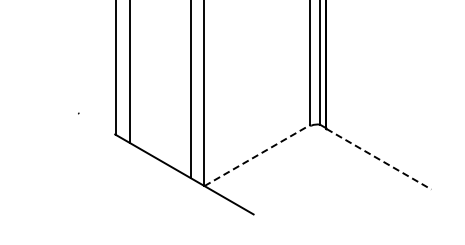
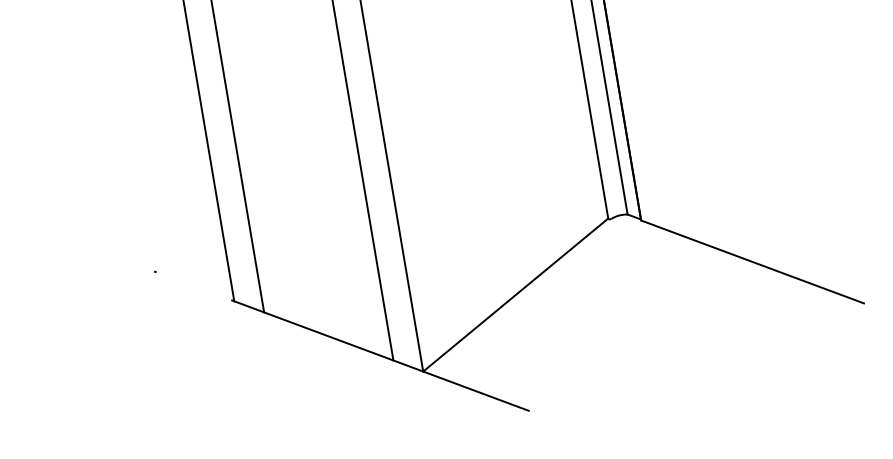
line: (257, 155) -> (516, 294), dashed -> solid
line: (378, 159) -> (752, 262), dashed -> solid

